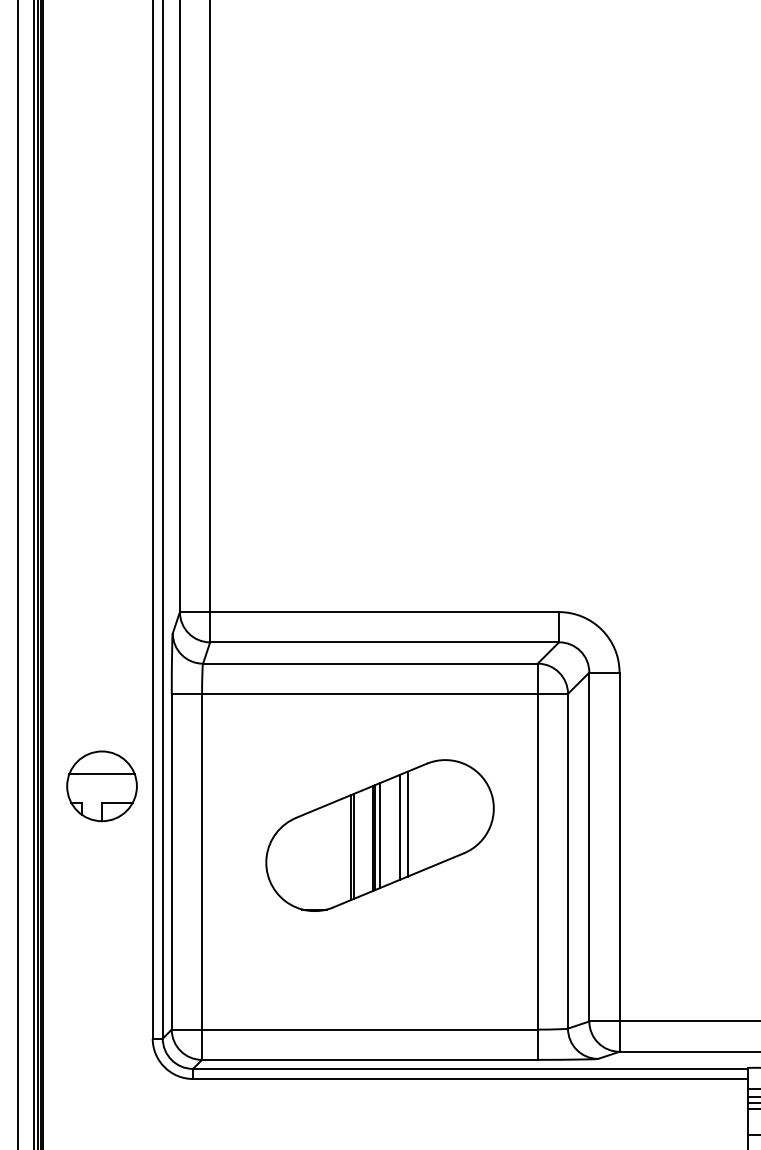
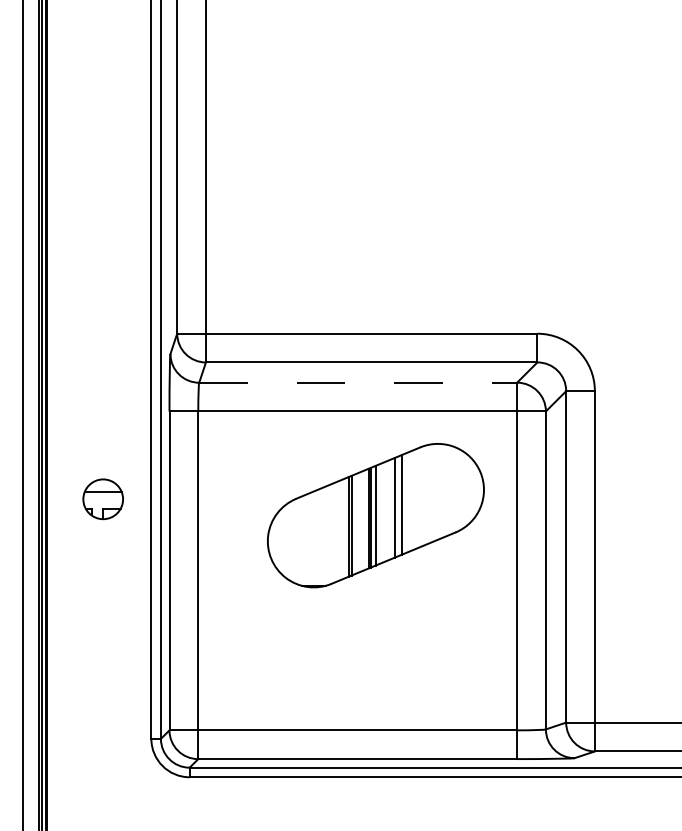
line: (370, 663) -> (358, 382), solid -> dashed
part: (101, 786) -> (102, 499), size x0.6
part: (379, 835) -> (375, 515), moved

